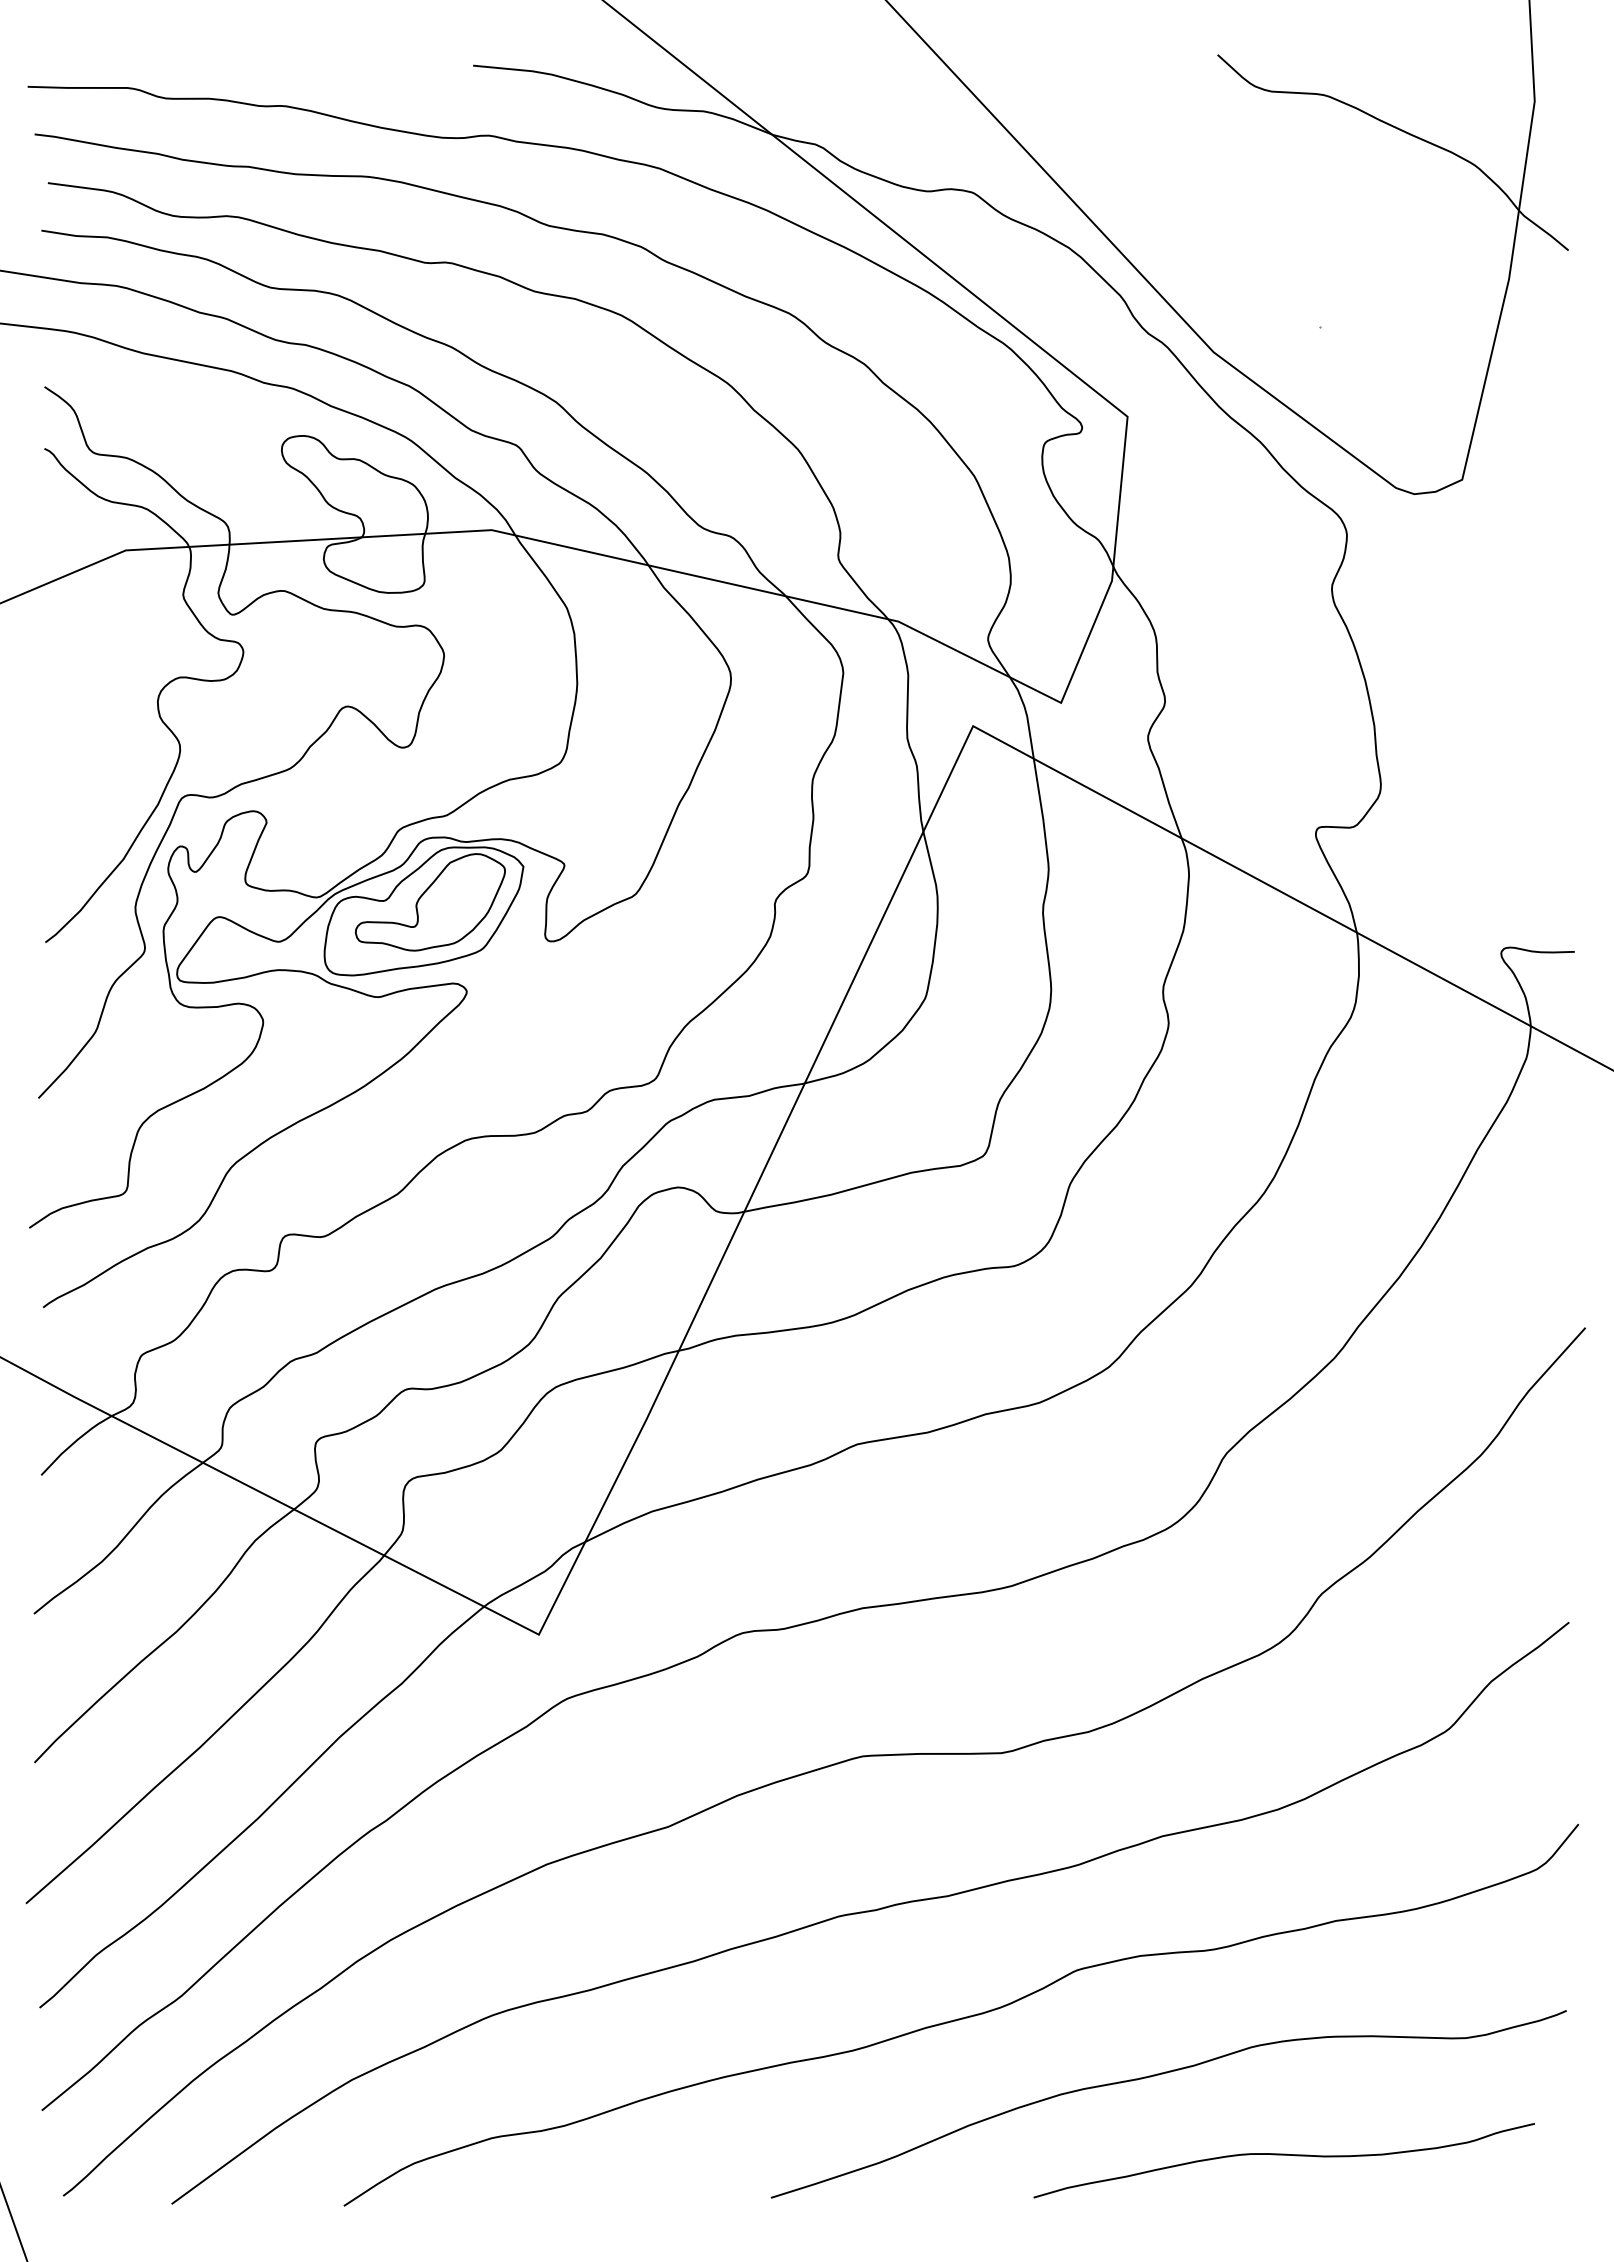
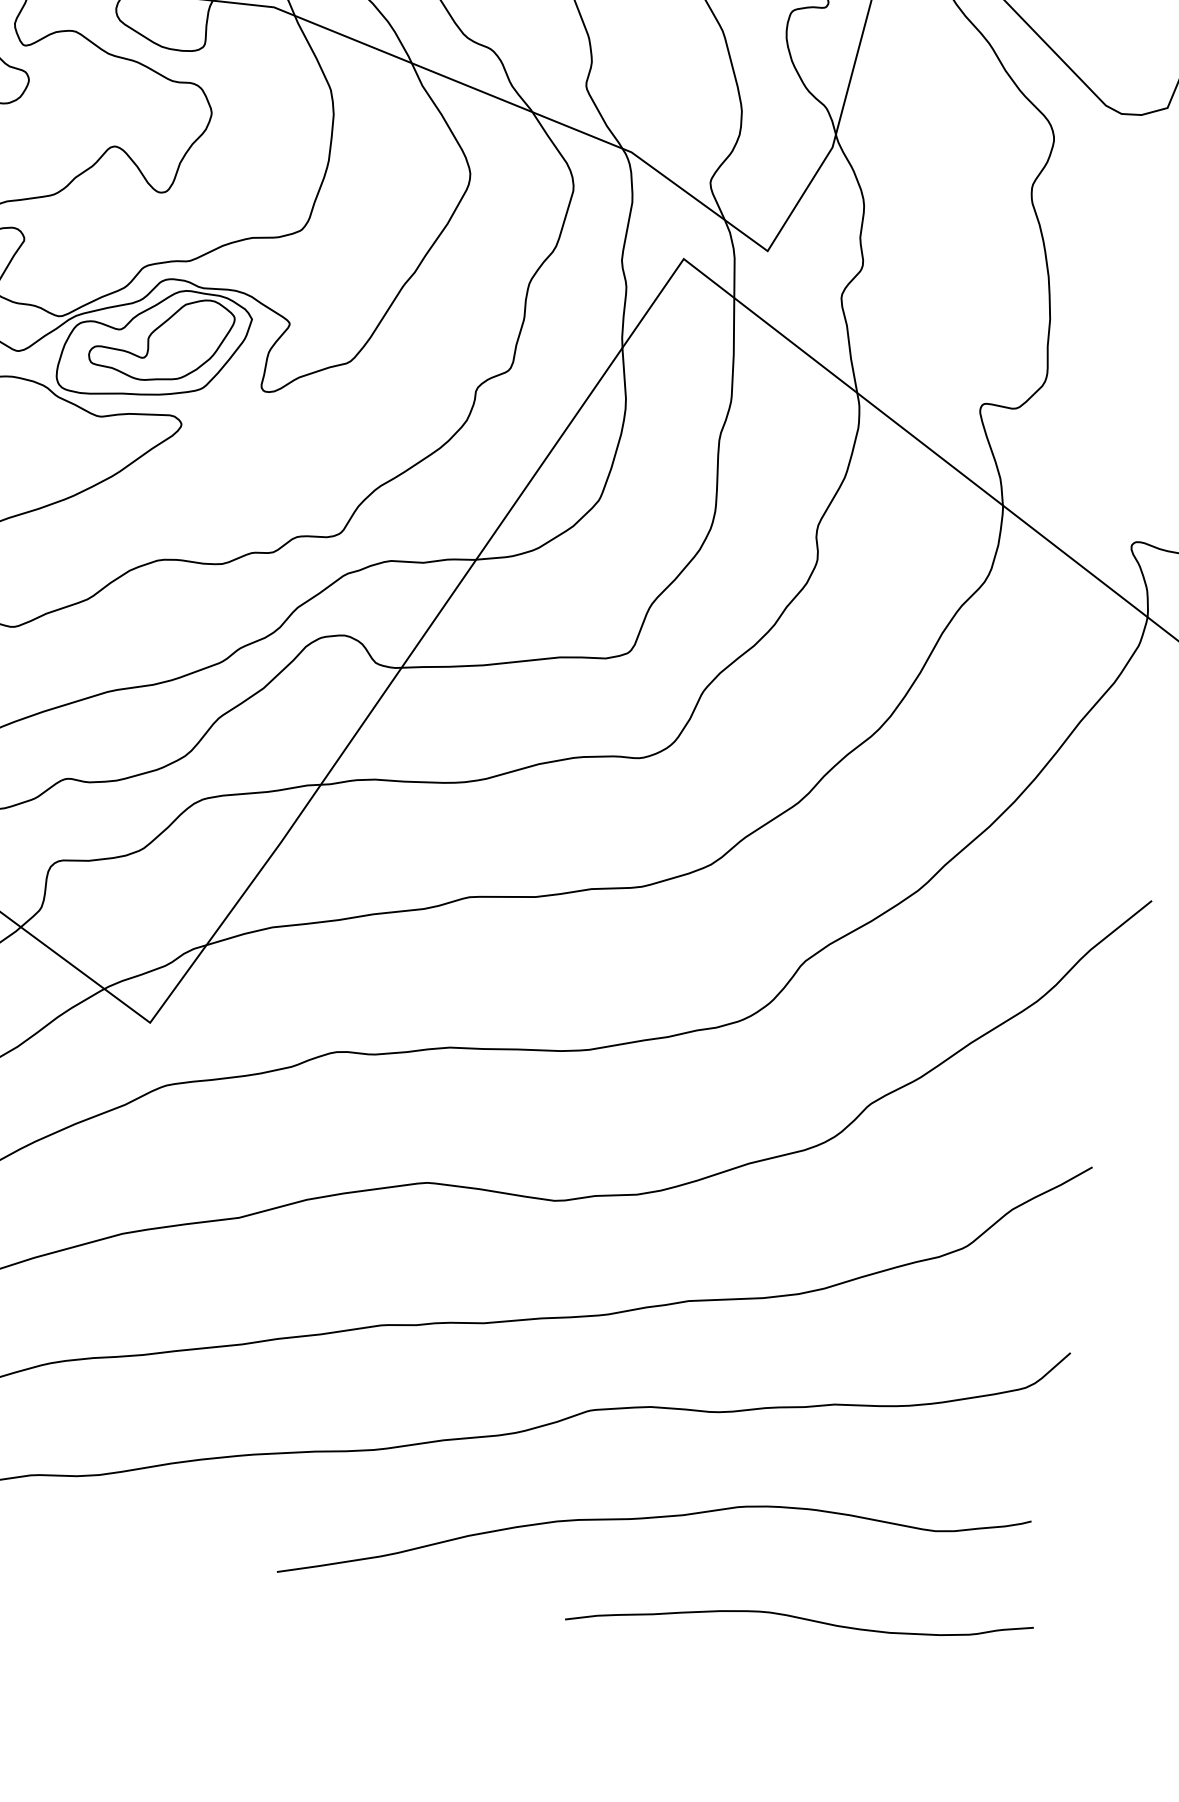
curve: (1283, 2155) -> (799, 1618), moved

